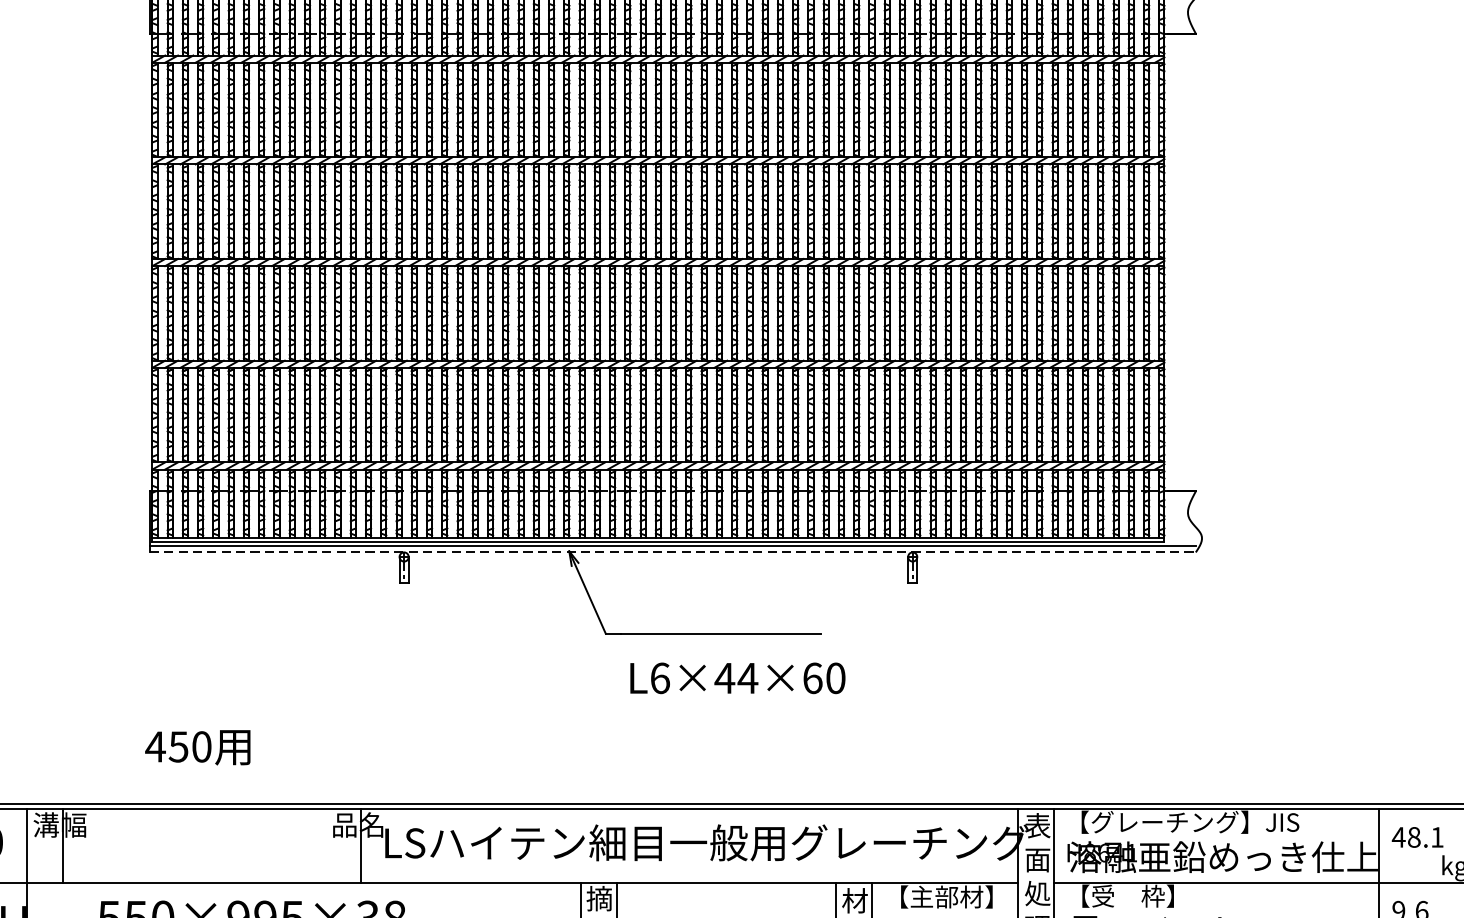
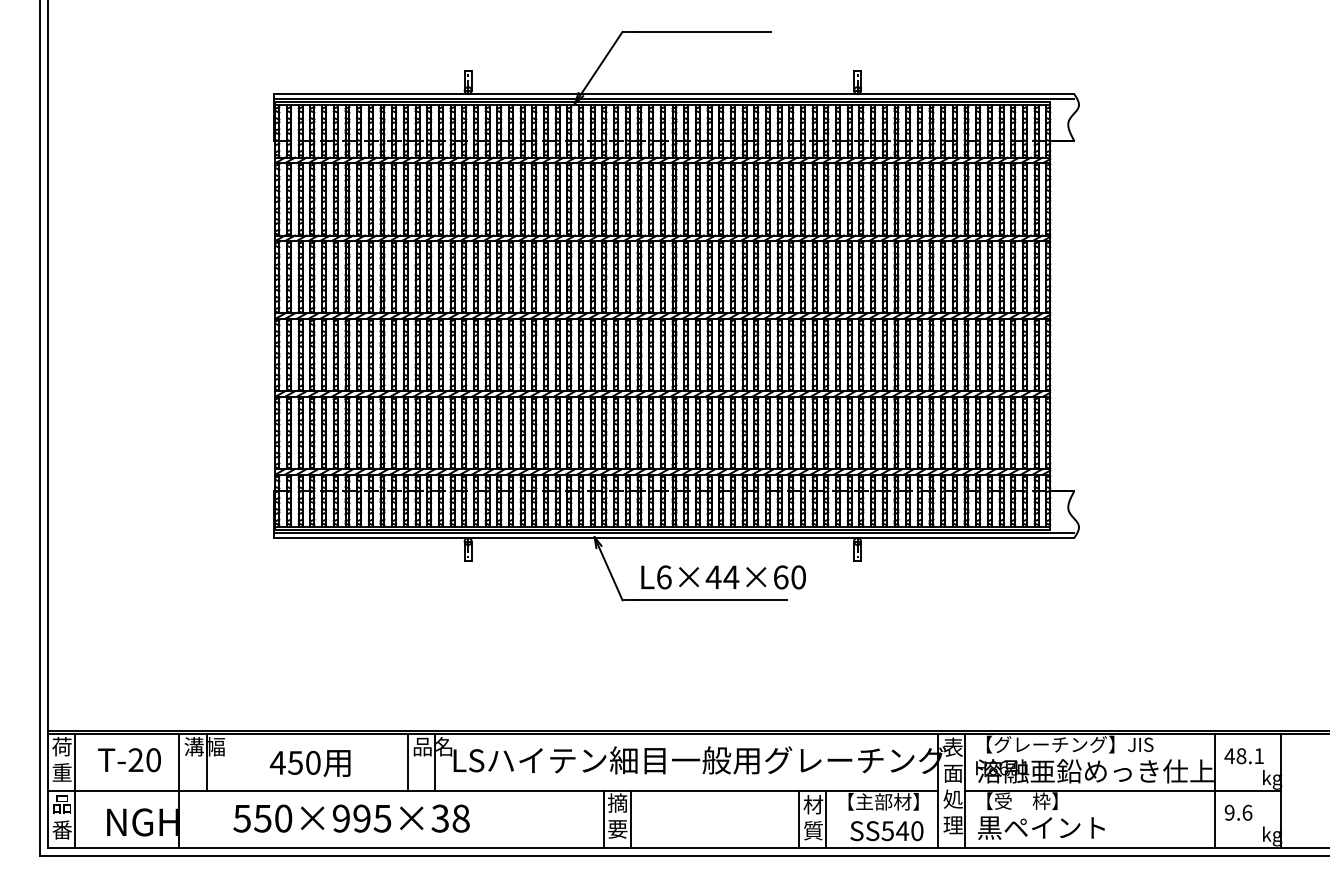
line: (673, 553) -> (674, 538), dashed -> solid
text: (737, 678) -> (723, 577), moved
text: (196, 747) -> (309, 763), moved
line: (324, 845) -> (407, 762), added

